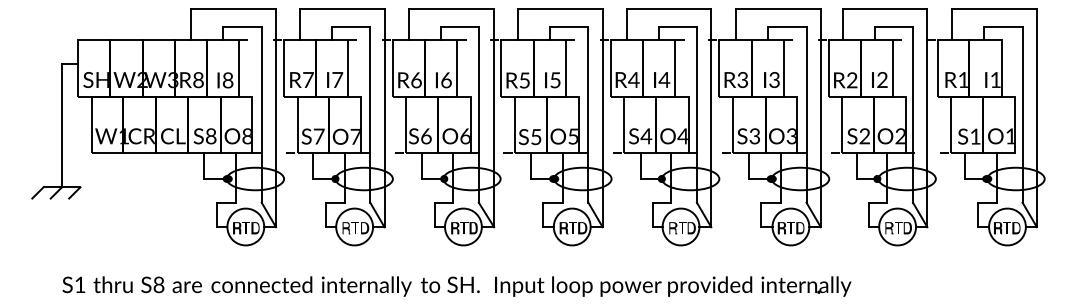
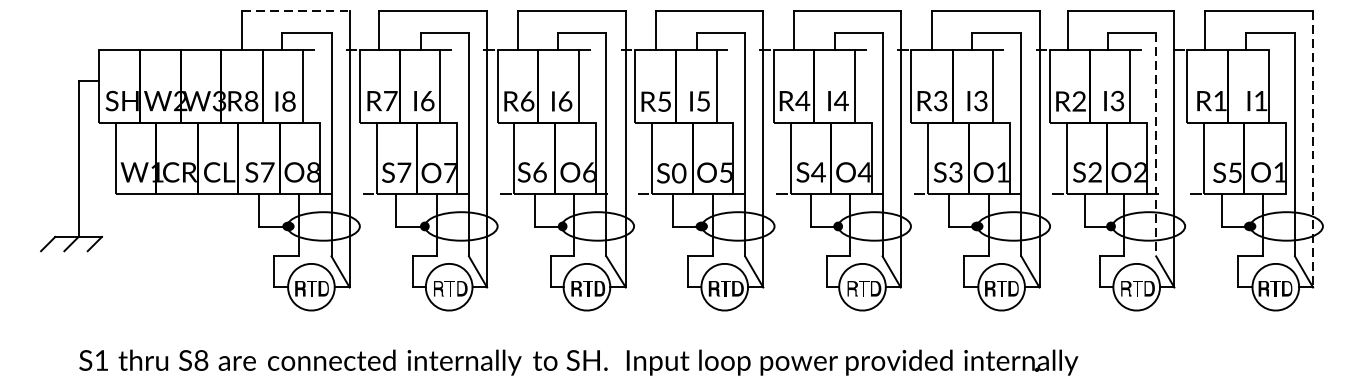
line: (233, 9) -> (295, 11), solid -> dashed
text: (337, 80) -> (427, 101), I7 -> I6
text: (882, 82) -> (1117, 104), I2 -> I3
line: (913, 115) -> (1156, 146), solid -> dashed
line: (1036, 118) -> (1312, 149), solid -> dashed
text: (211, 136) -> (267, 172), S8 -> S7
text: (790, 136) -> (1001, 172), O3 -> O1
text: (975, 136) -> (1235, 172), S1 -> S5
text: (535, 137) -> (678, 173), S5 -> S0

